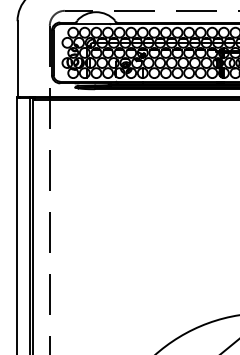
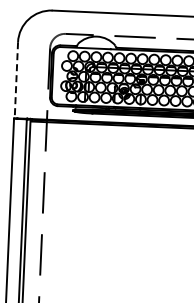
line: (17, 59) -> (16, 80), solid -> dashed

